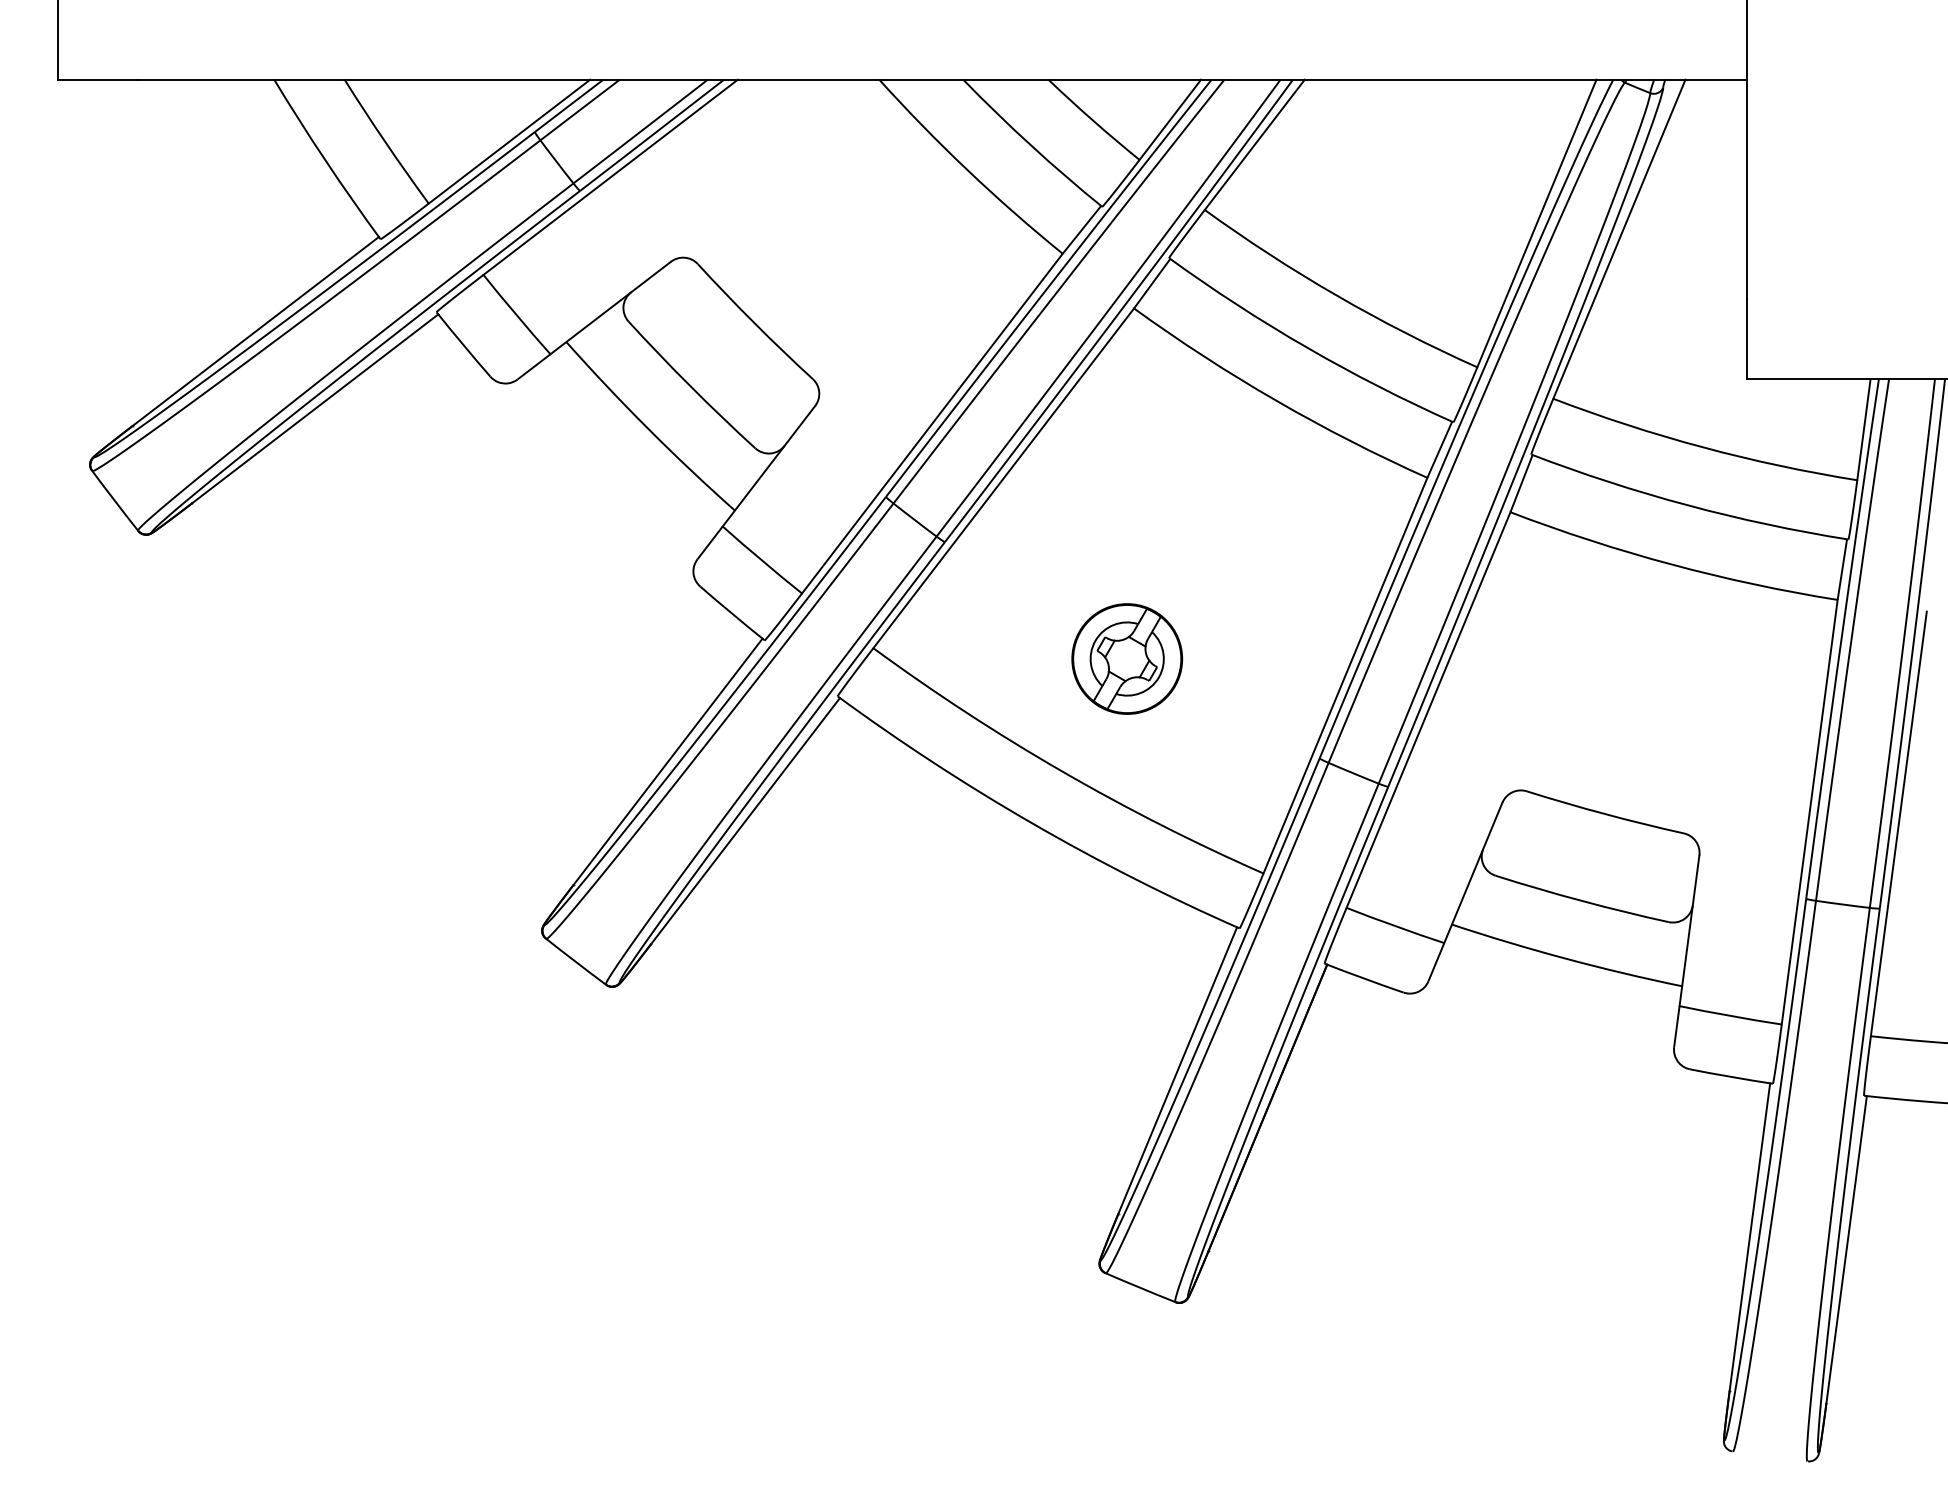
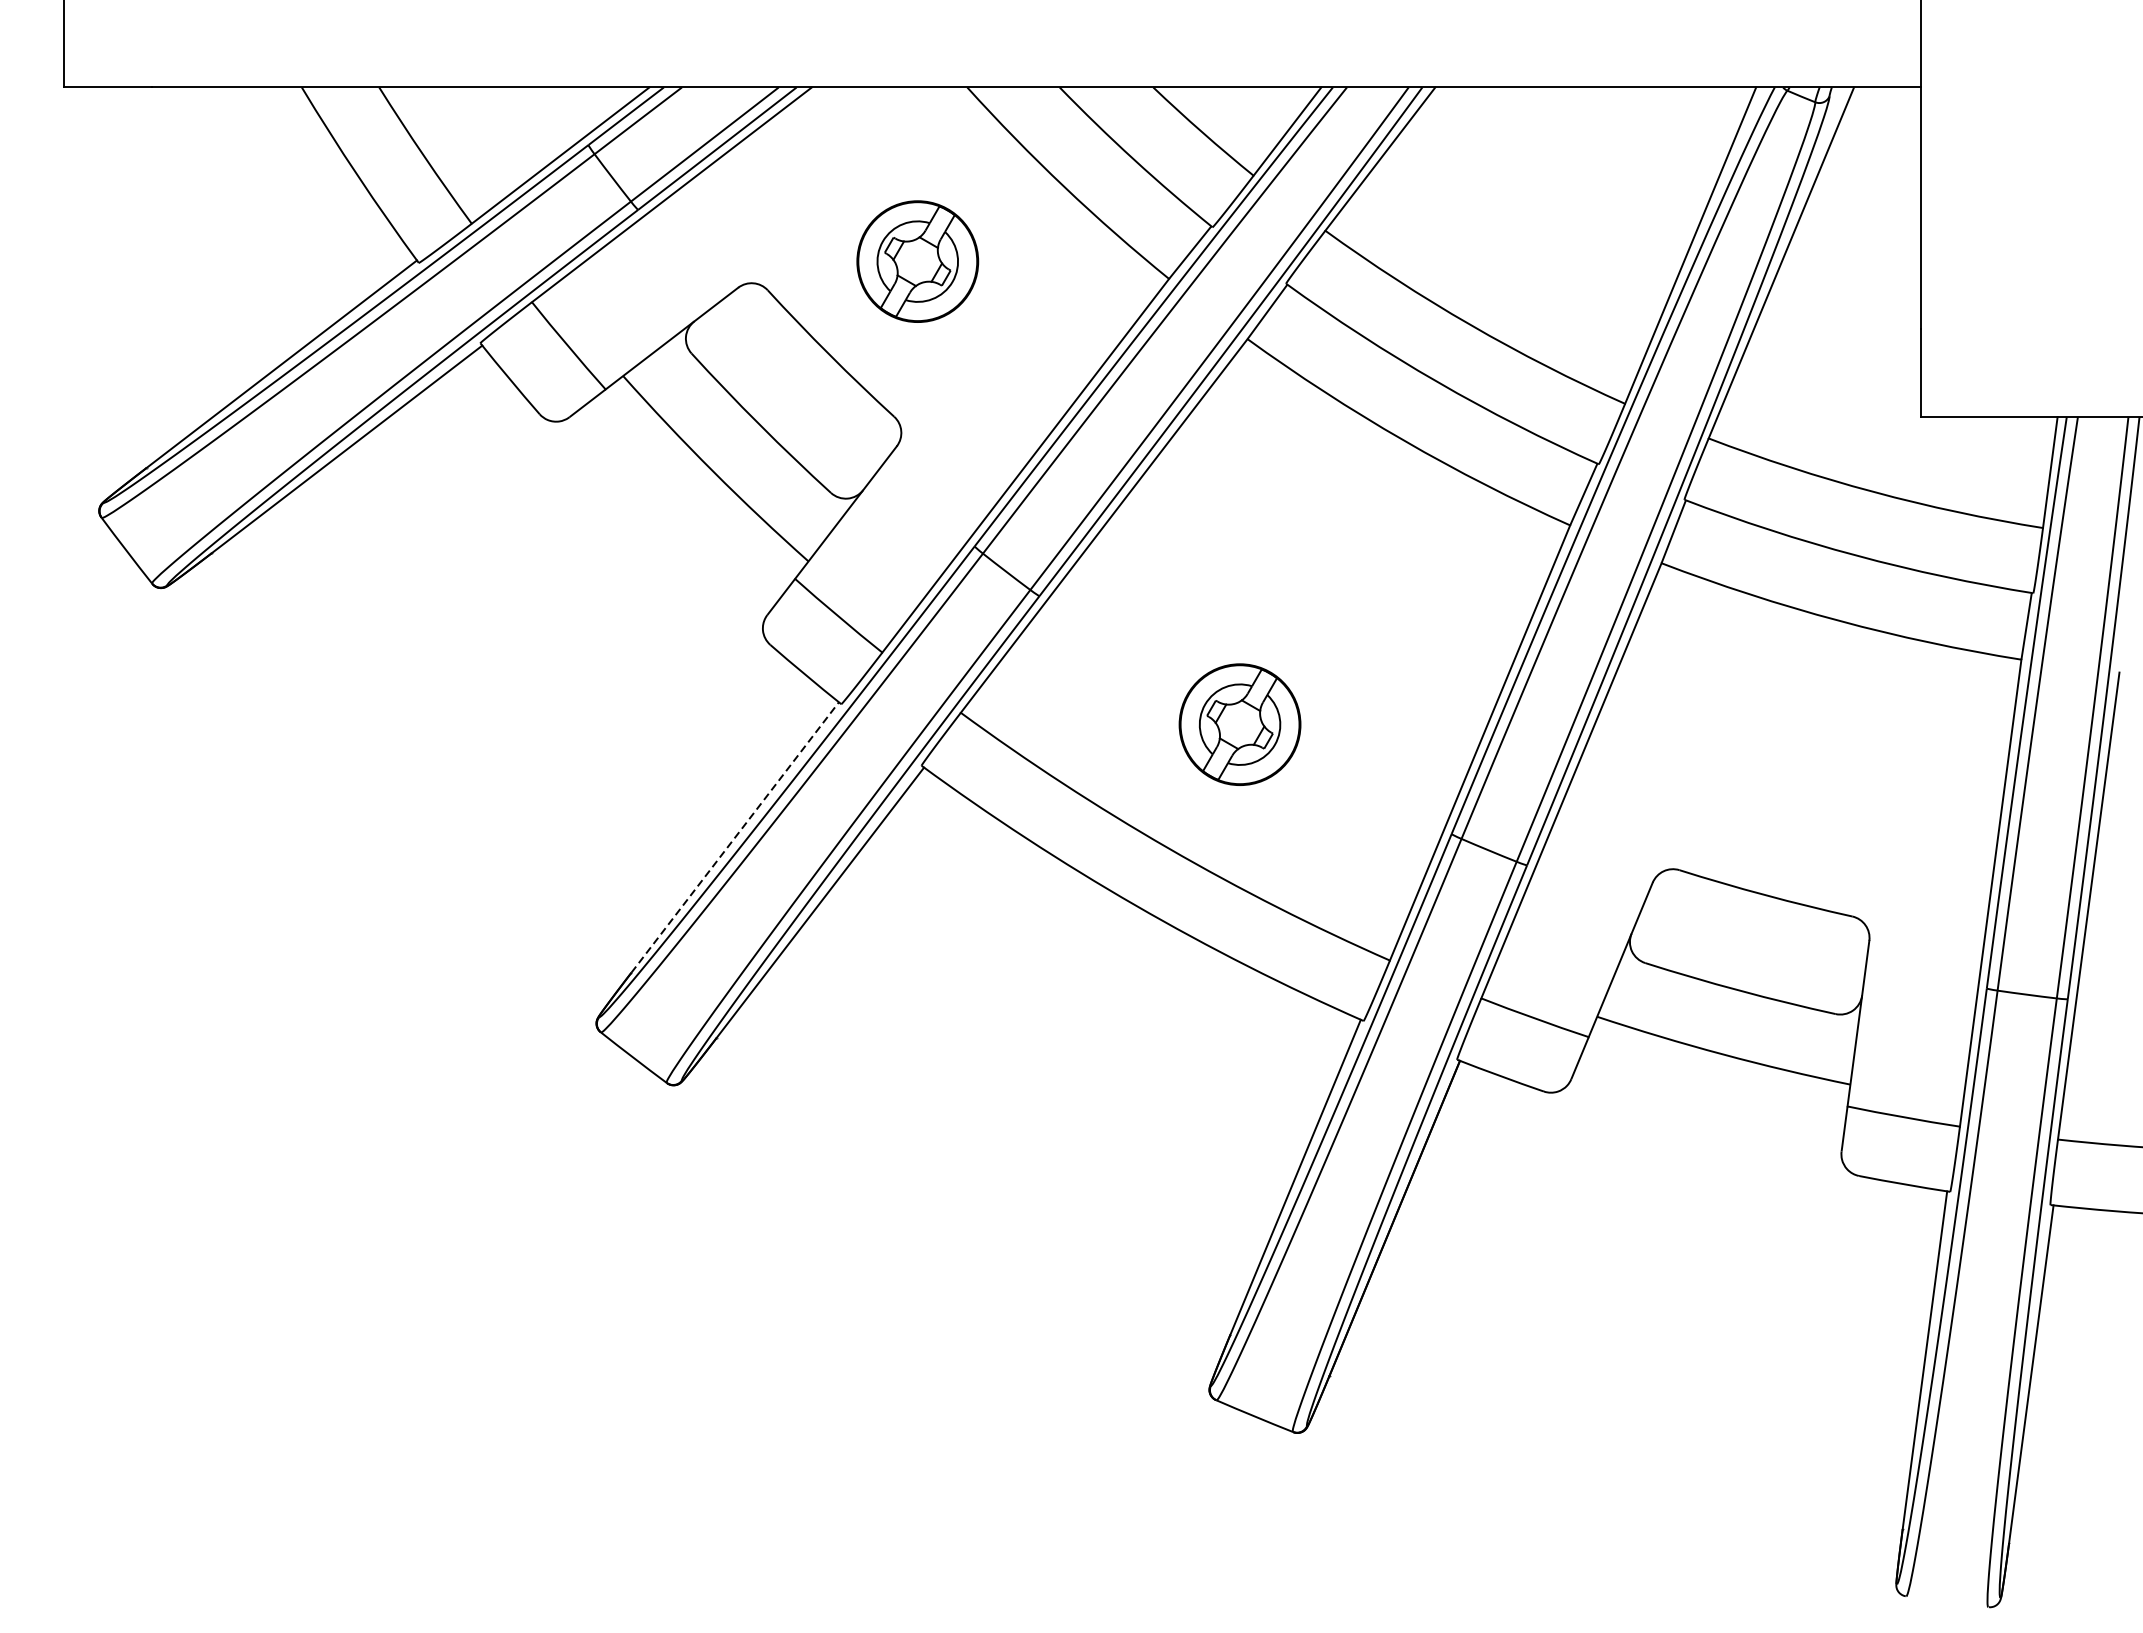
part: (834, 237) -> (918, 261), added
line: (668, 761) -> (735, 837), solid -> dashed

